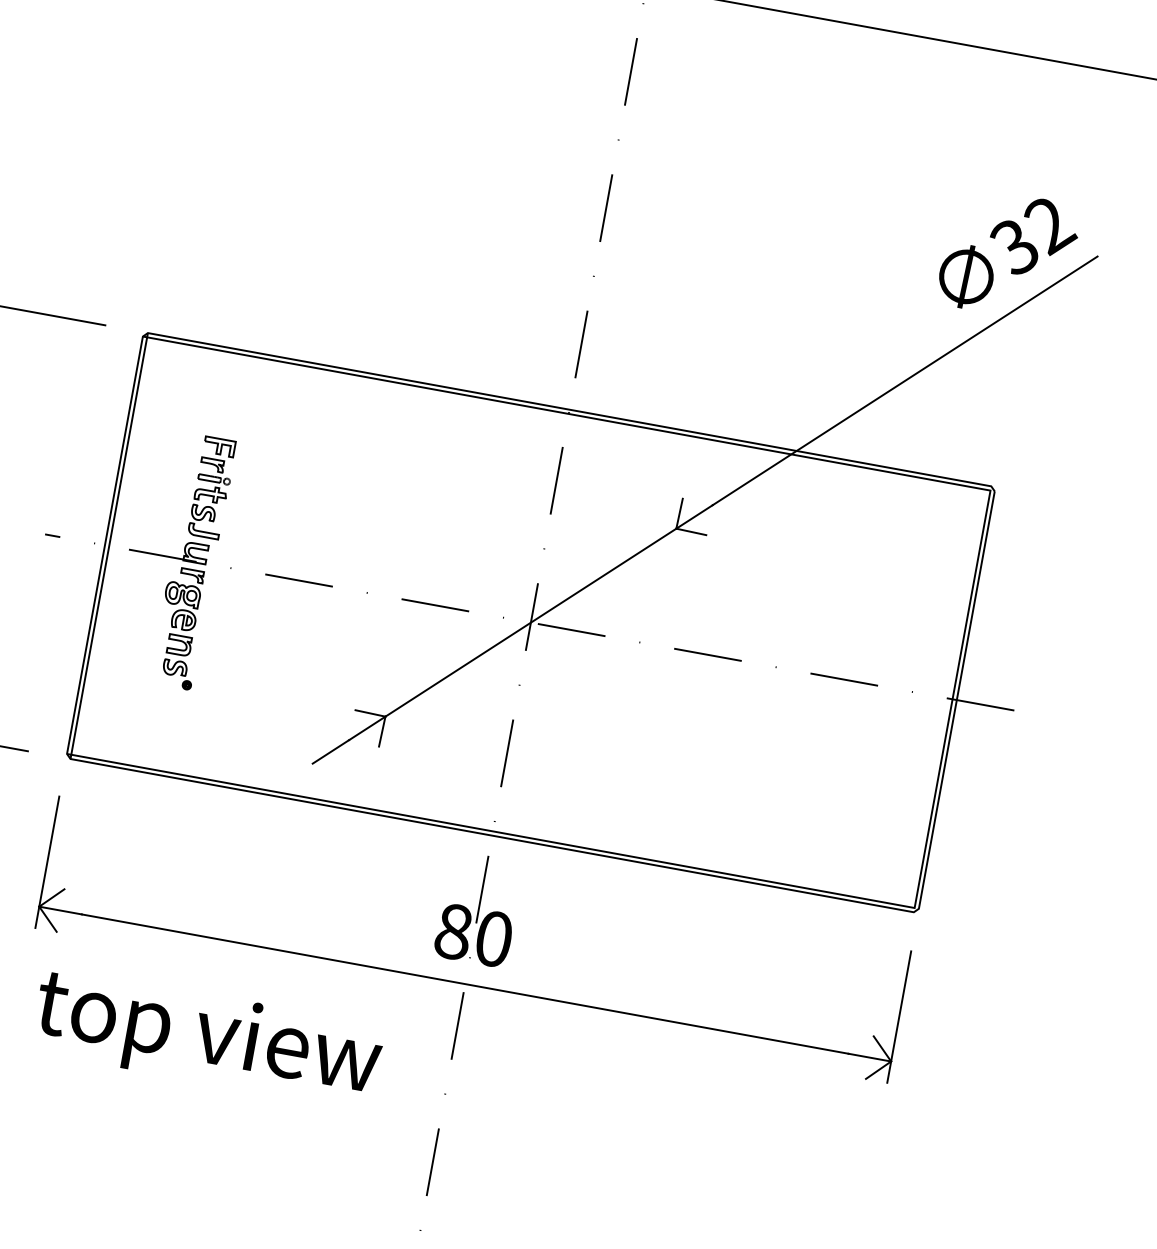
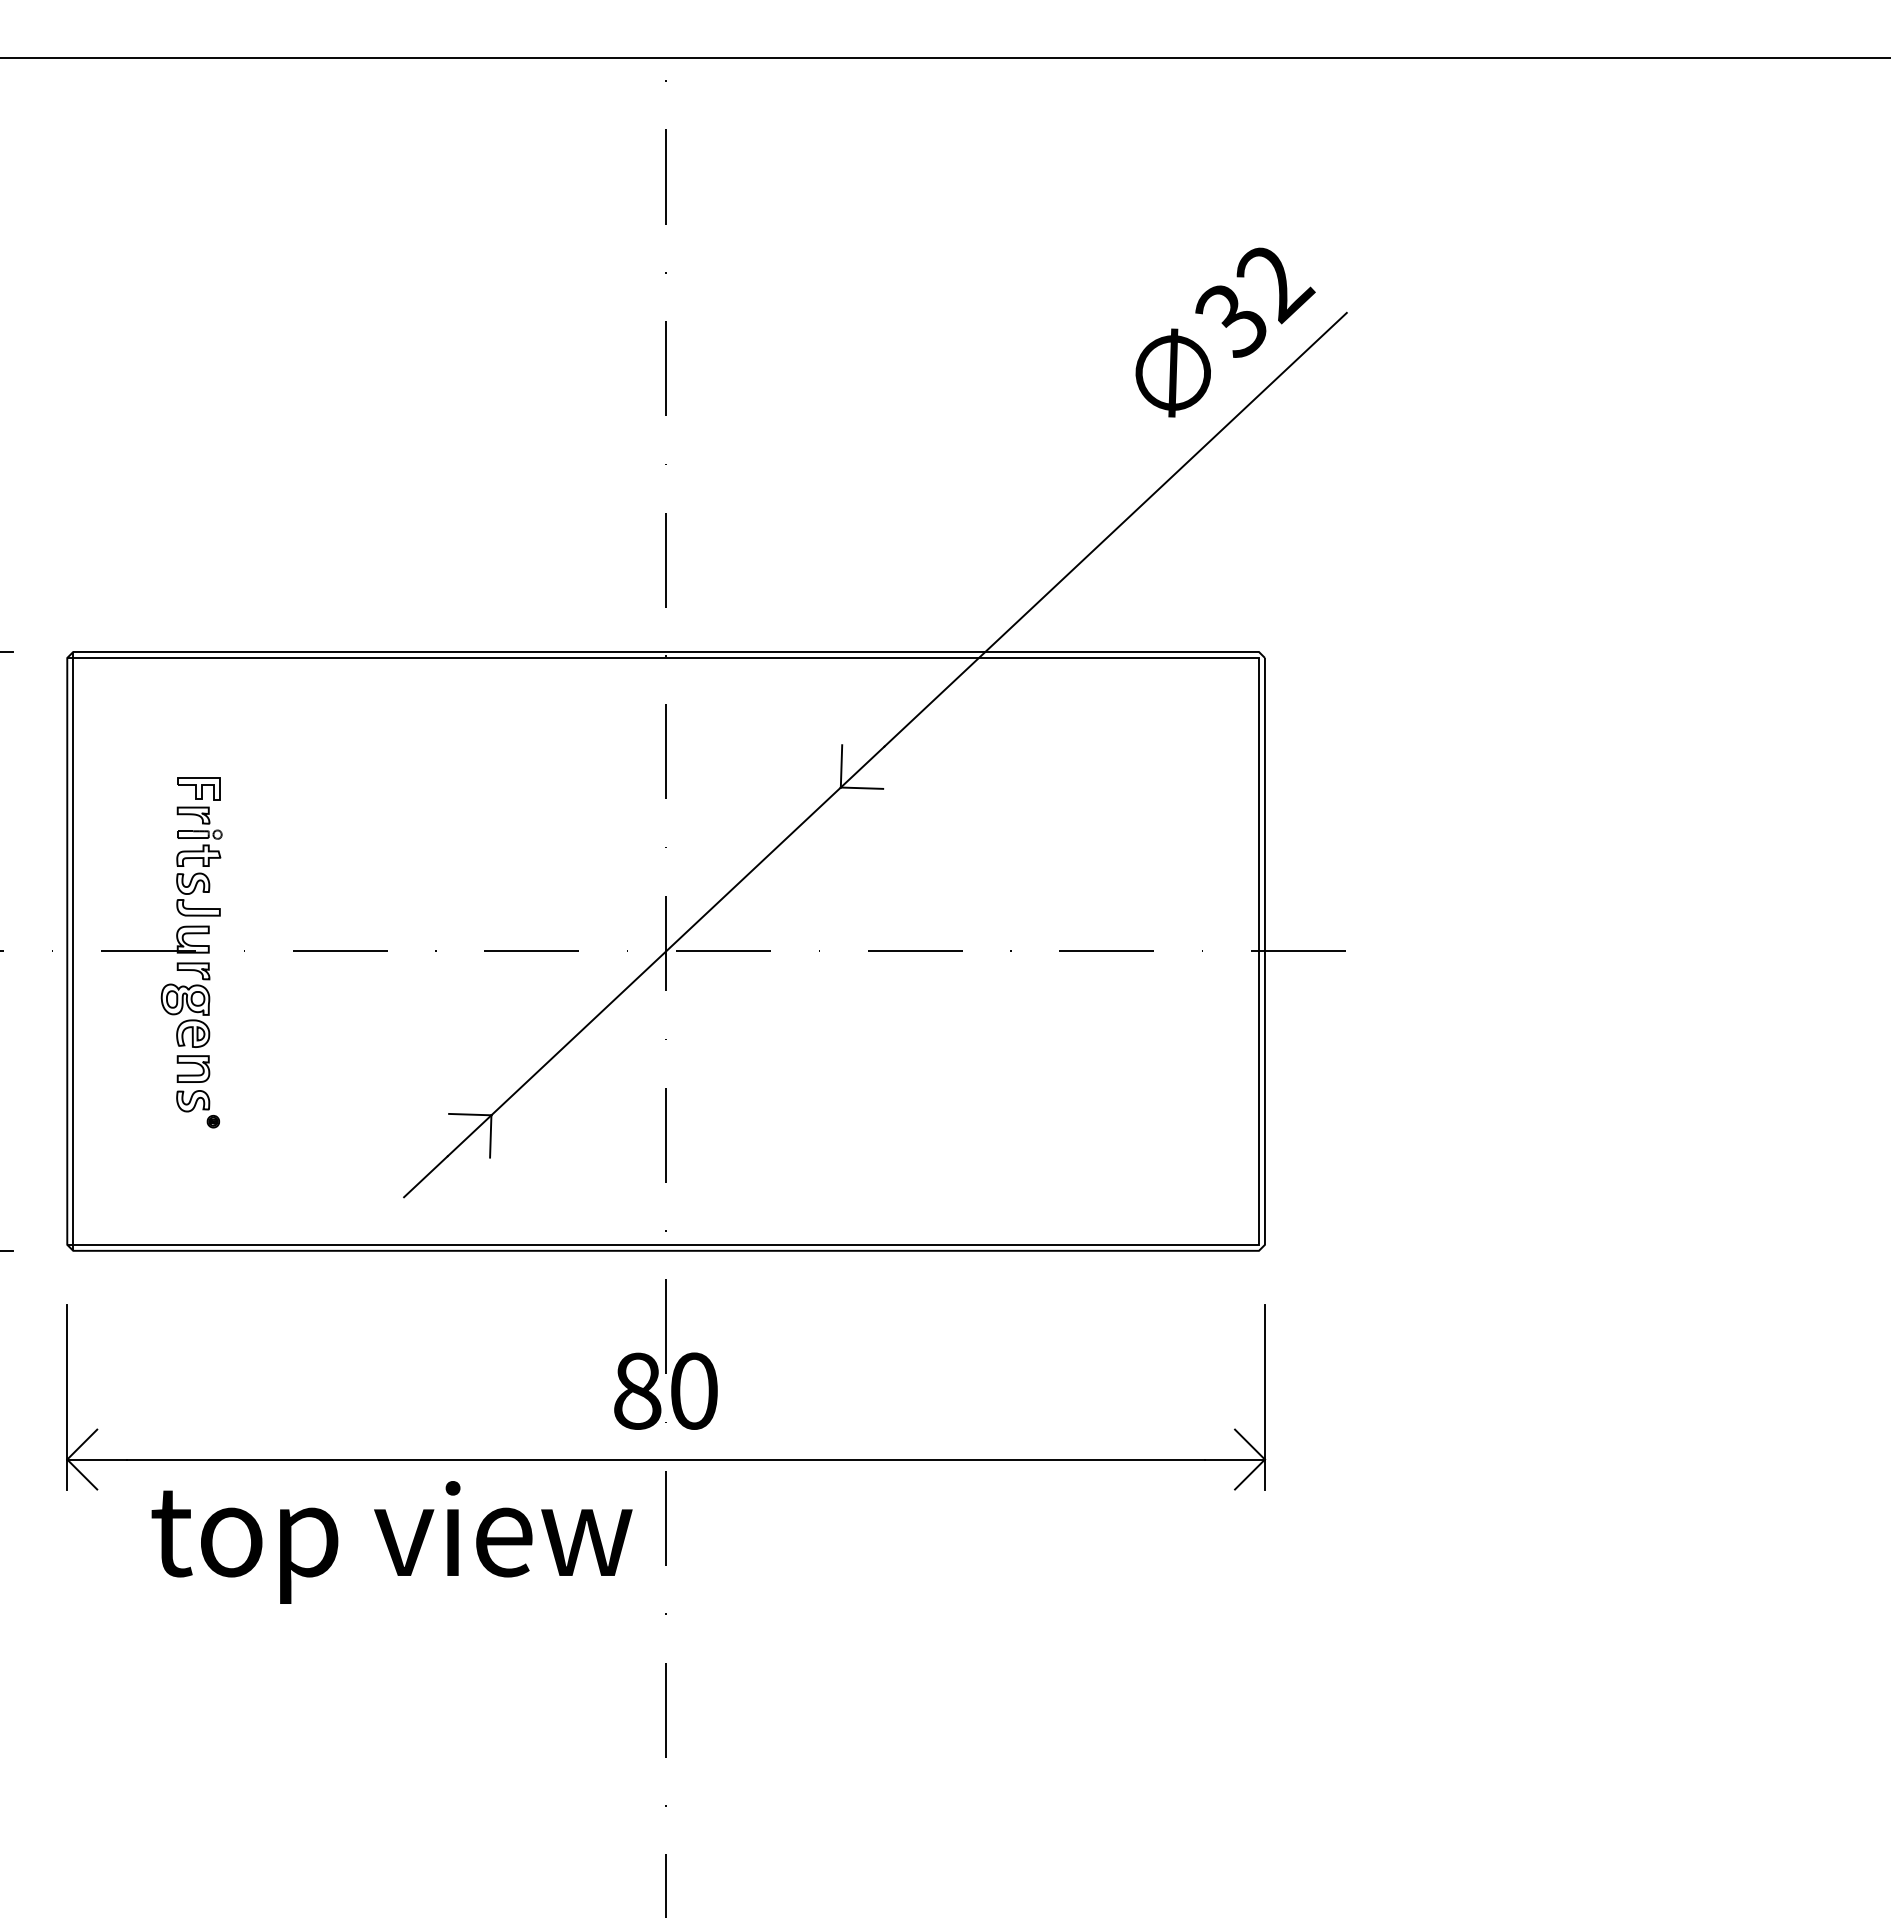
text: (207, 1038) -> (391, 1542), moved

